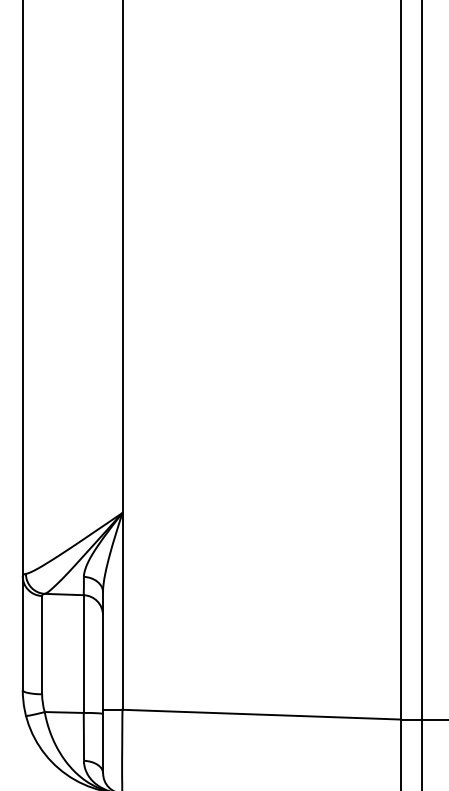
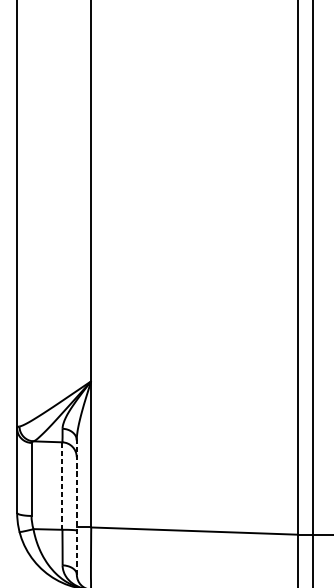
line: (83, 654) -> (62, 486), solid -> dashed
line: (103, 682) -> (77, 507), solid -> dashed

